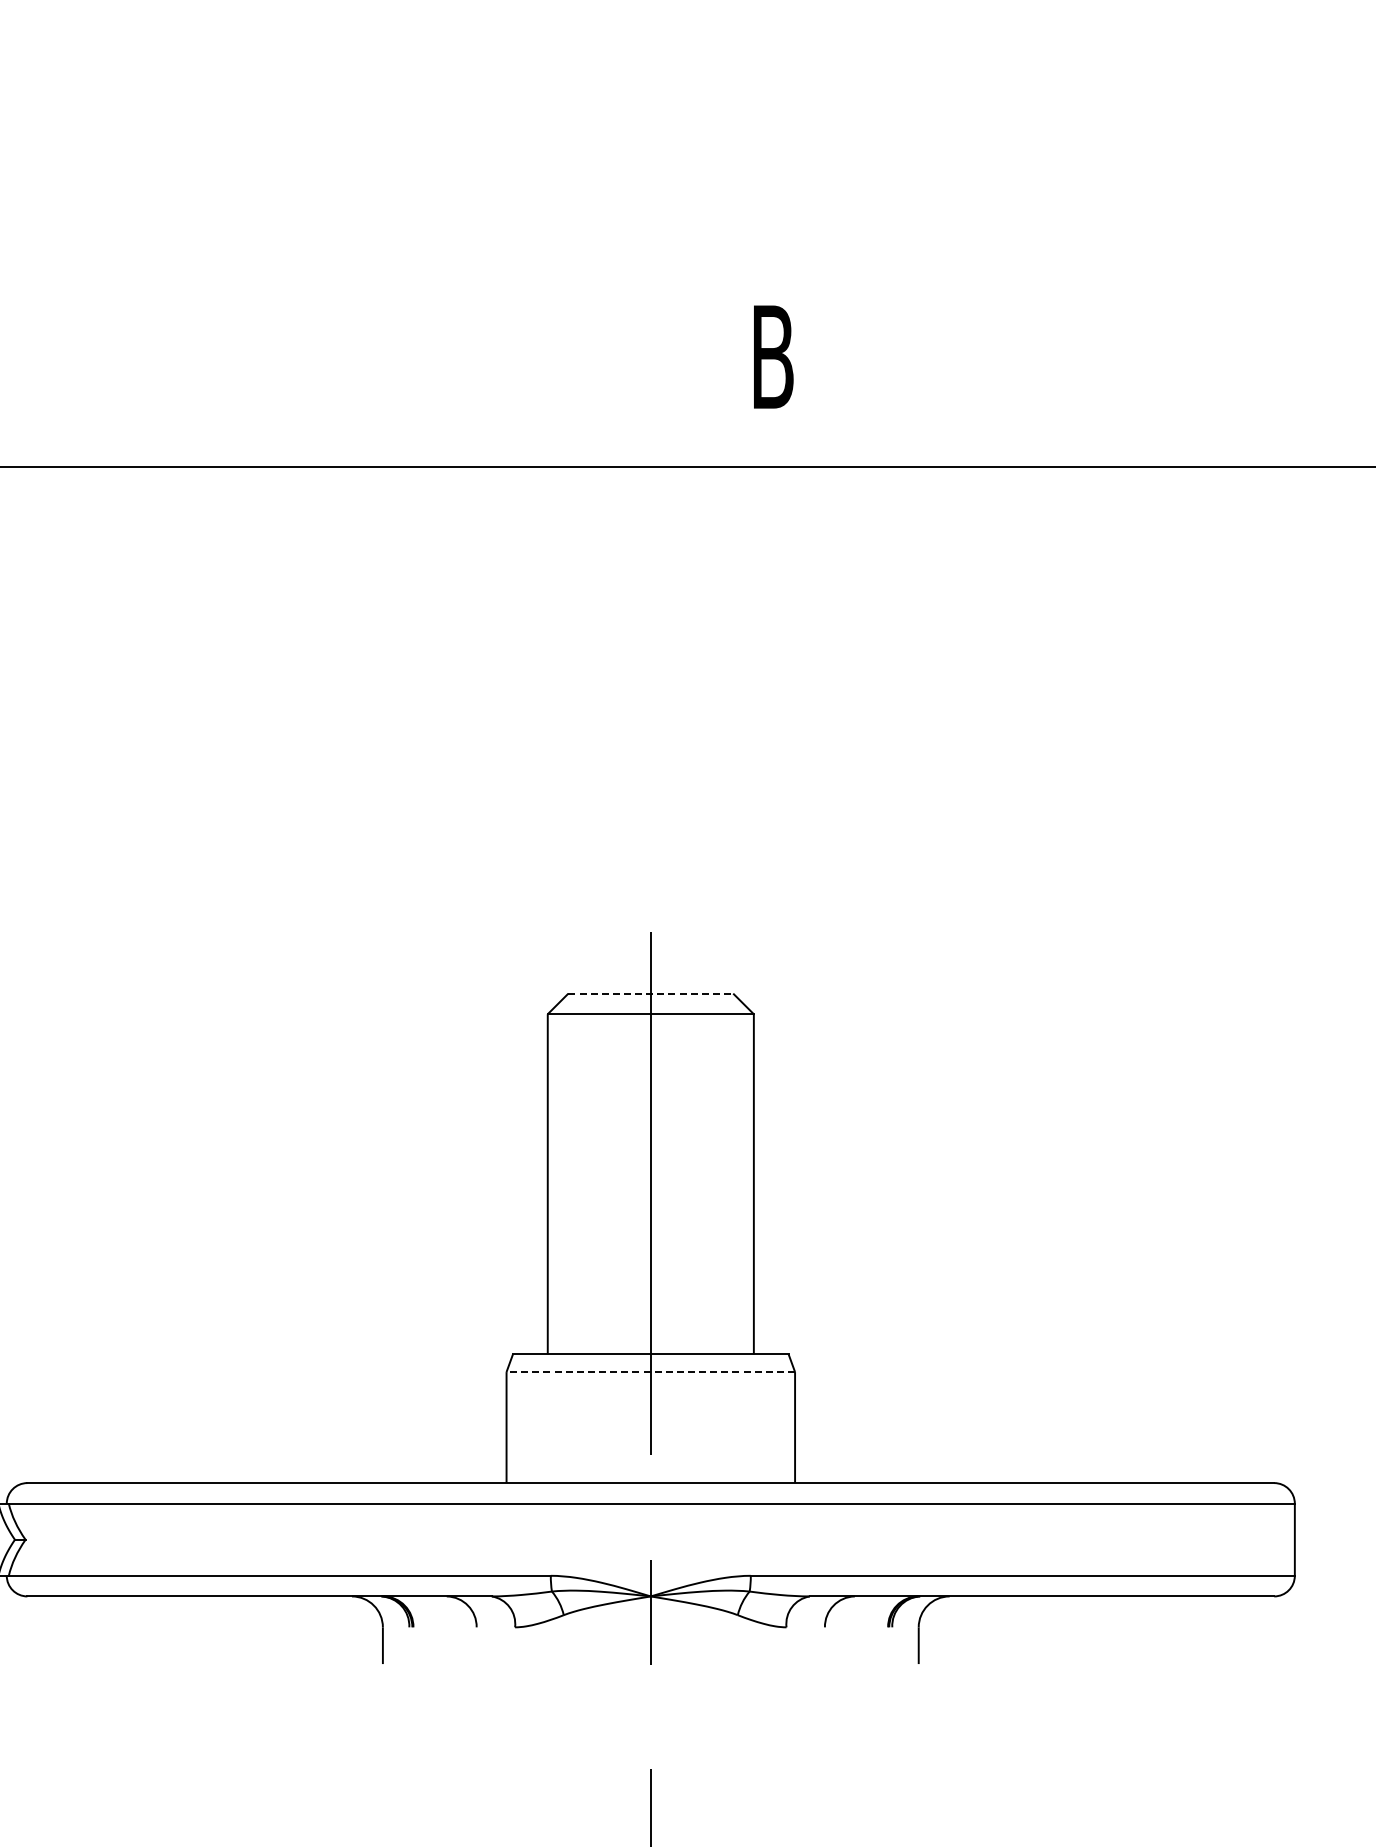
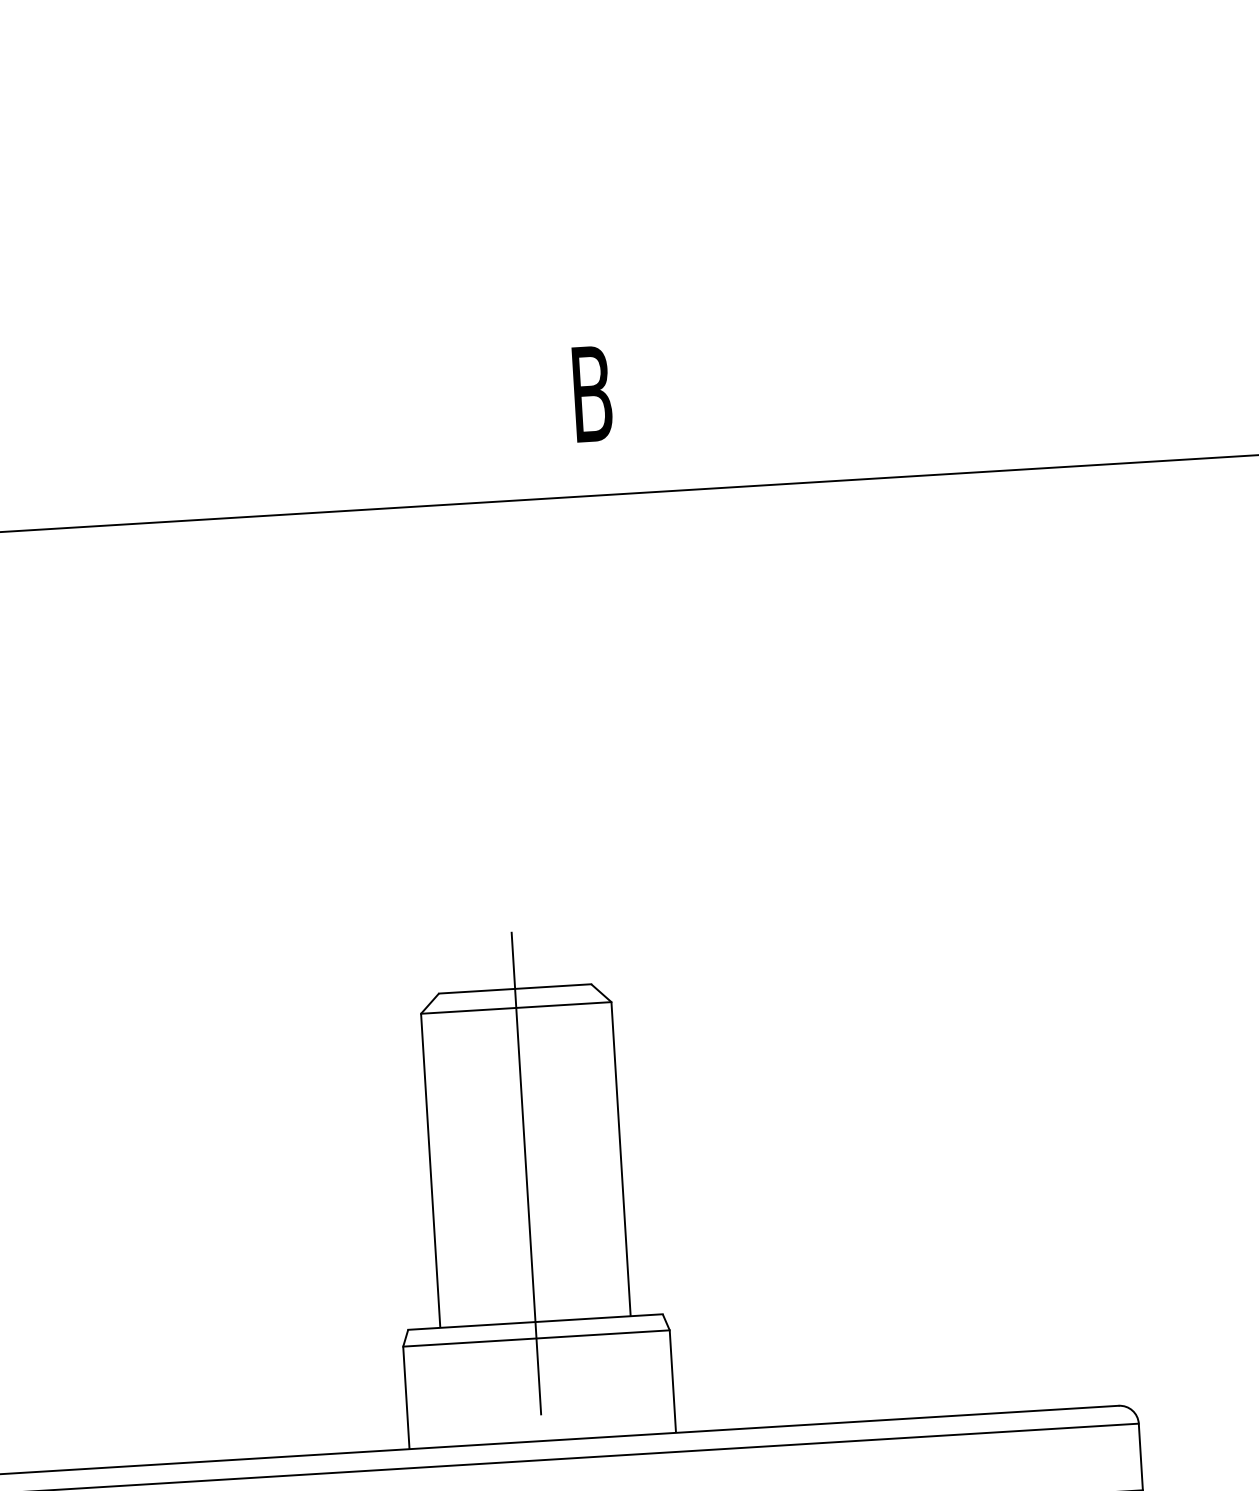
line: (651, 993) -> (515, 988), dashed -> solid
line: (650, 1372) -> (536, 1338), dashed -> solid

